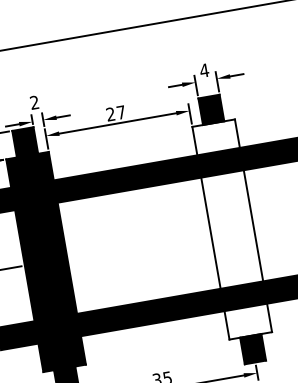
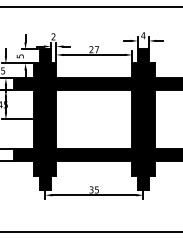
fill: (232, 229) -> (143, 119), added

